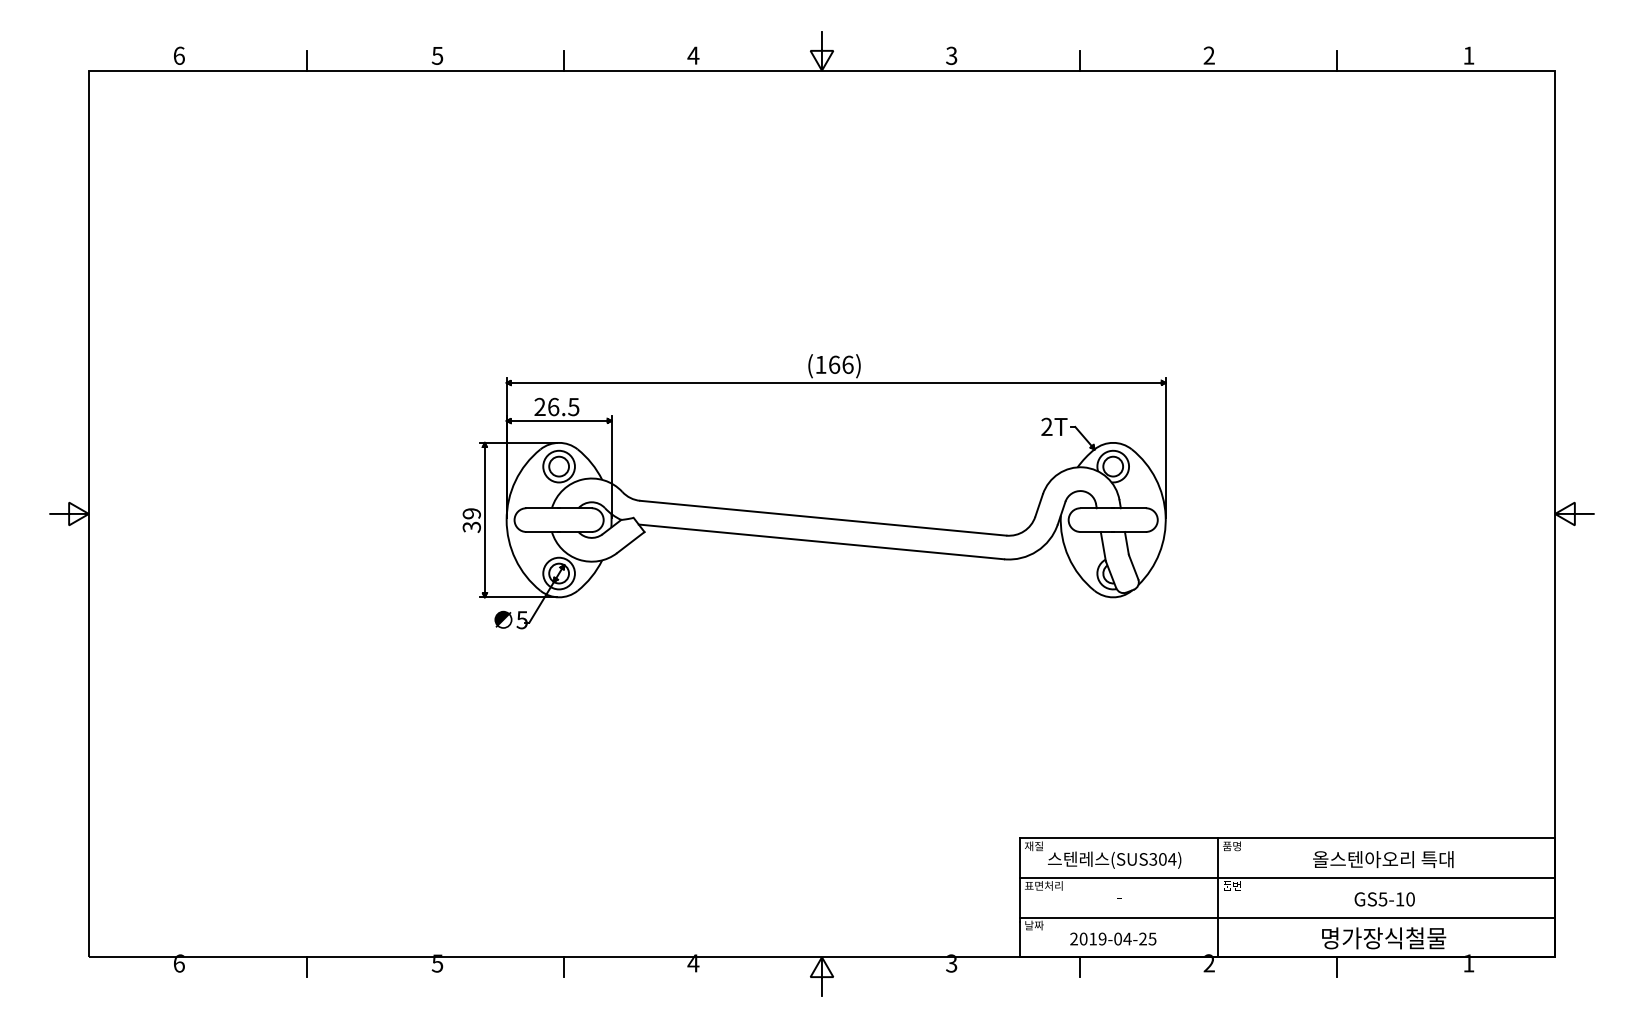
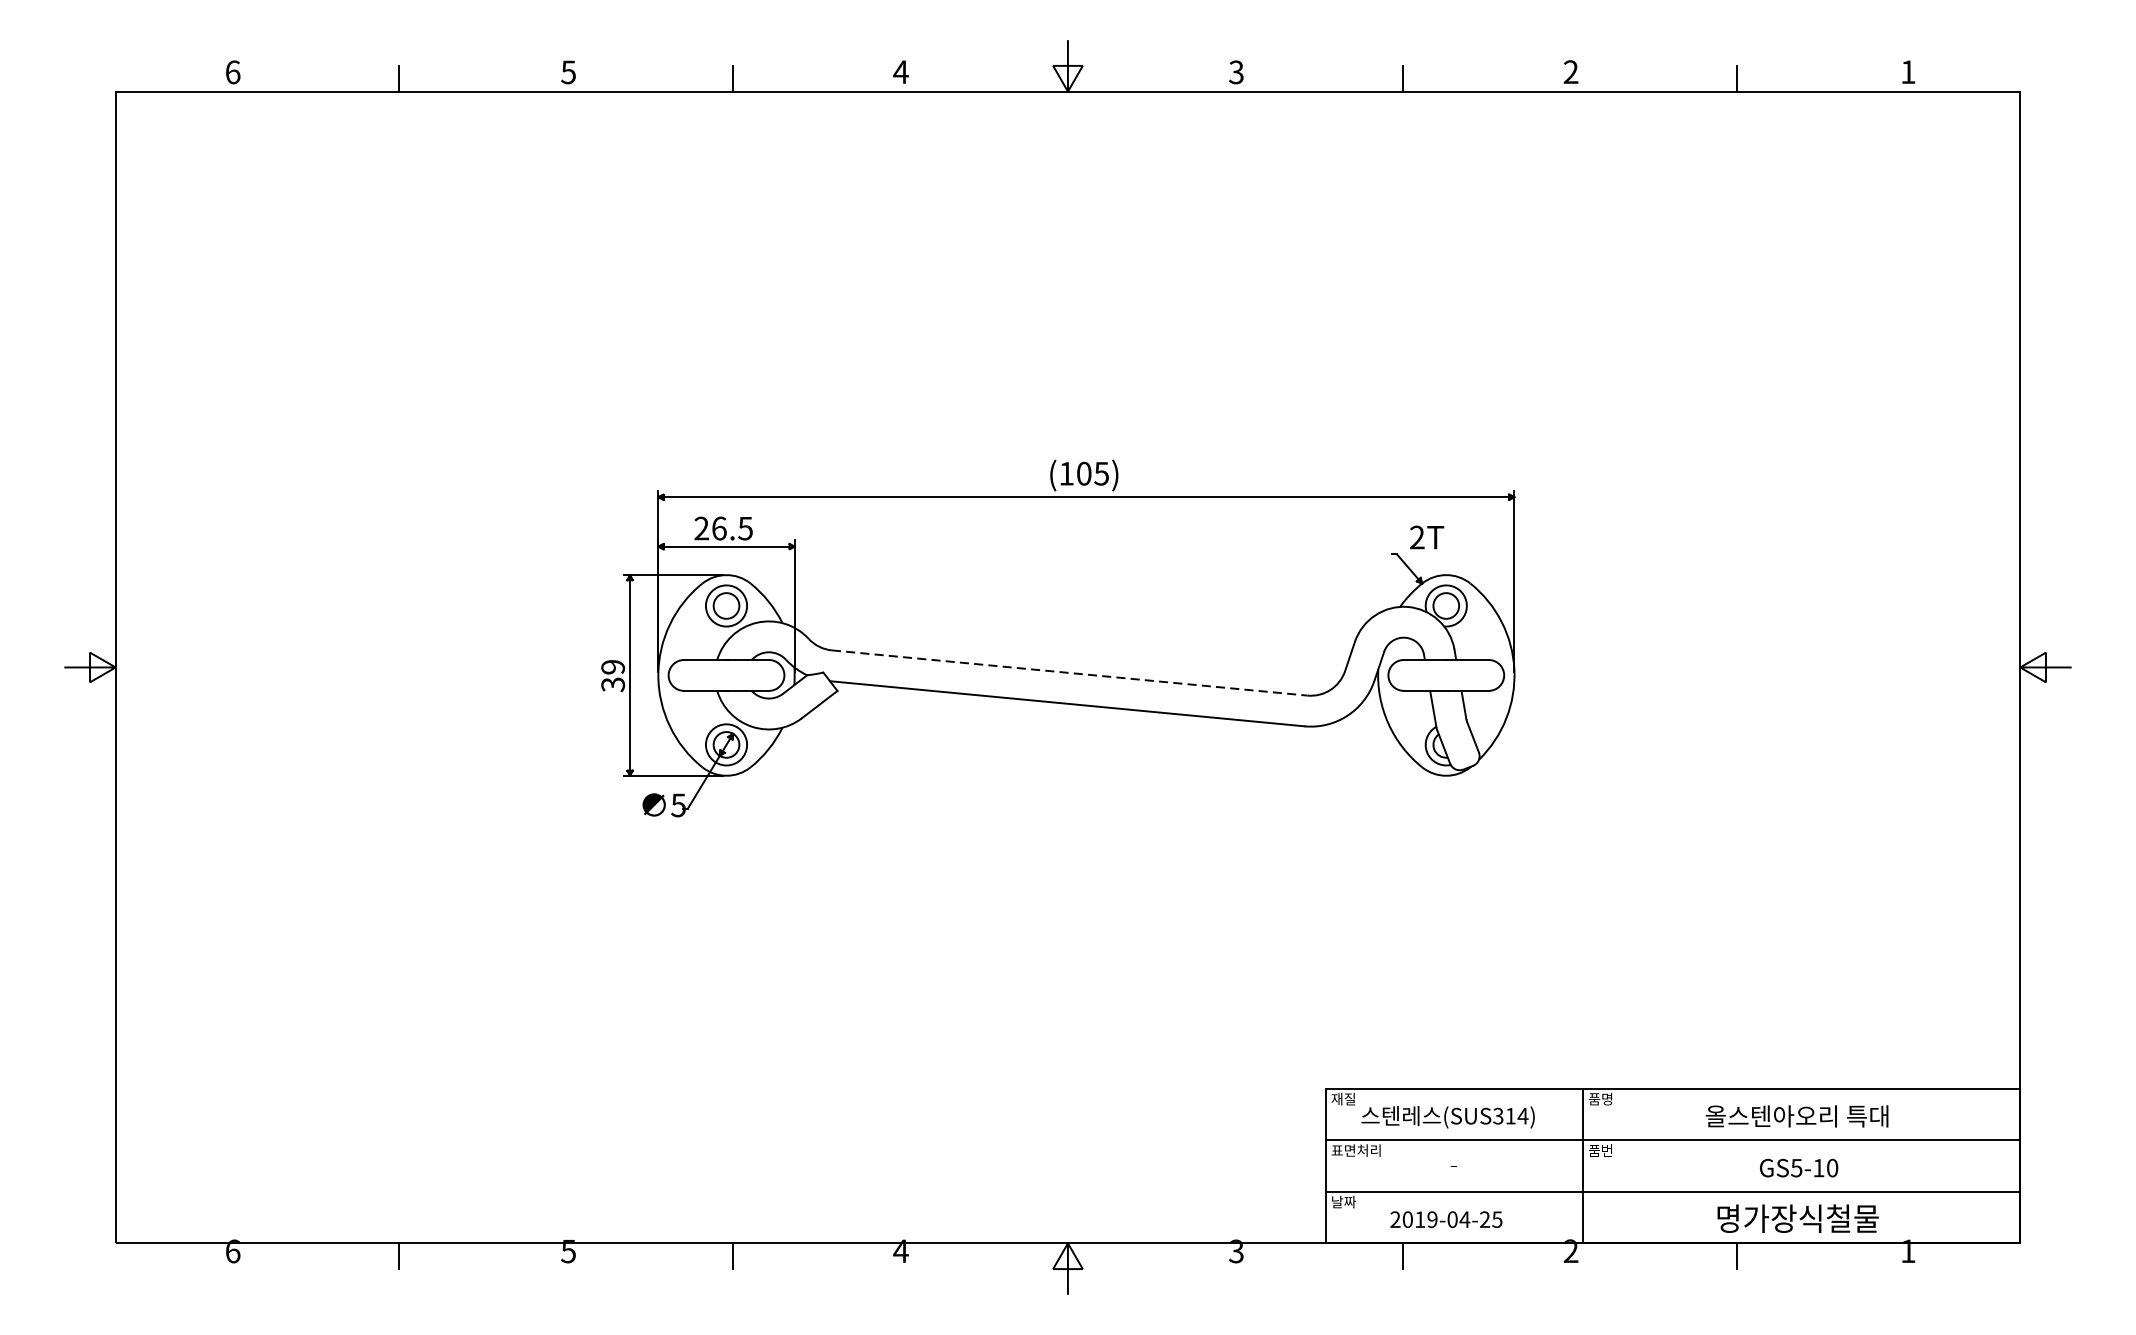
text: (841, 364) -> (1093, 473), (166) -> (105)
text: (1054, 426) -> (1427, 536), moved
line: (823, 518) -> (1069, 673), solid -> dashed
text: (1162, 859) -> (1510, 1116), (SUS304) -> (SUS314)

